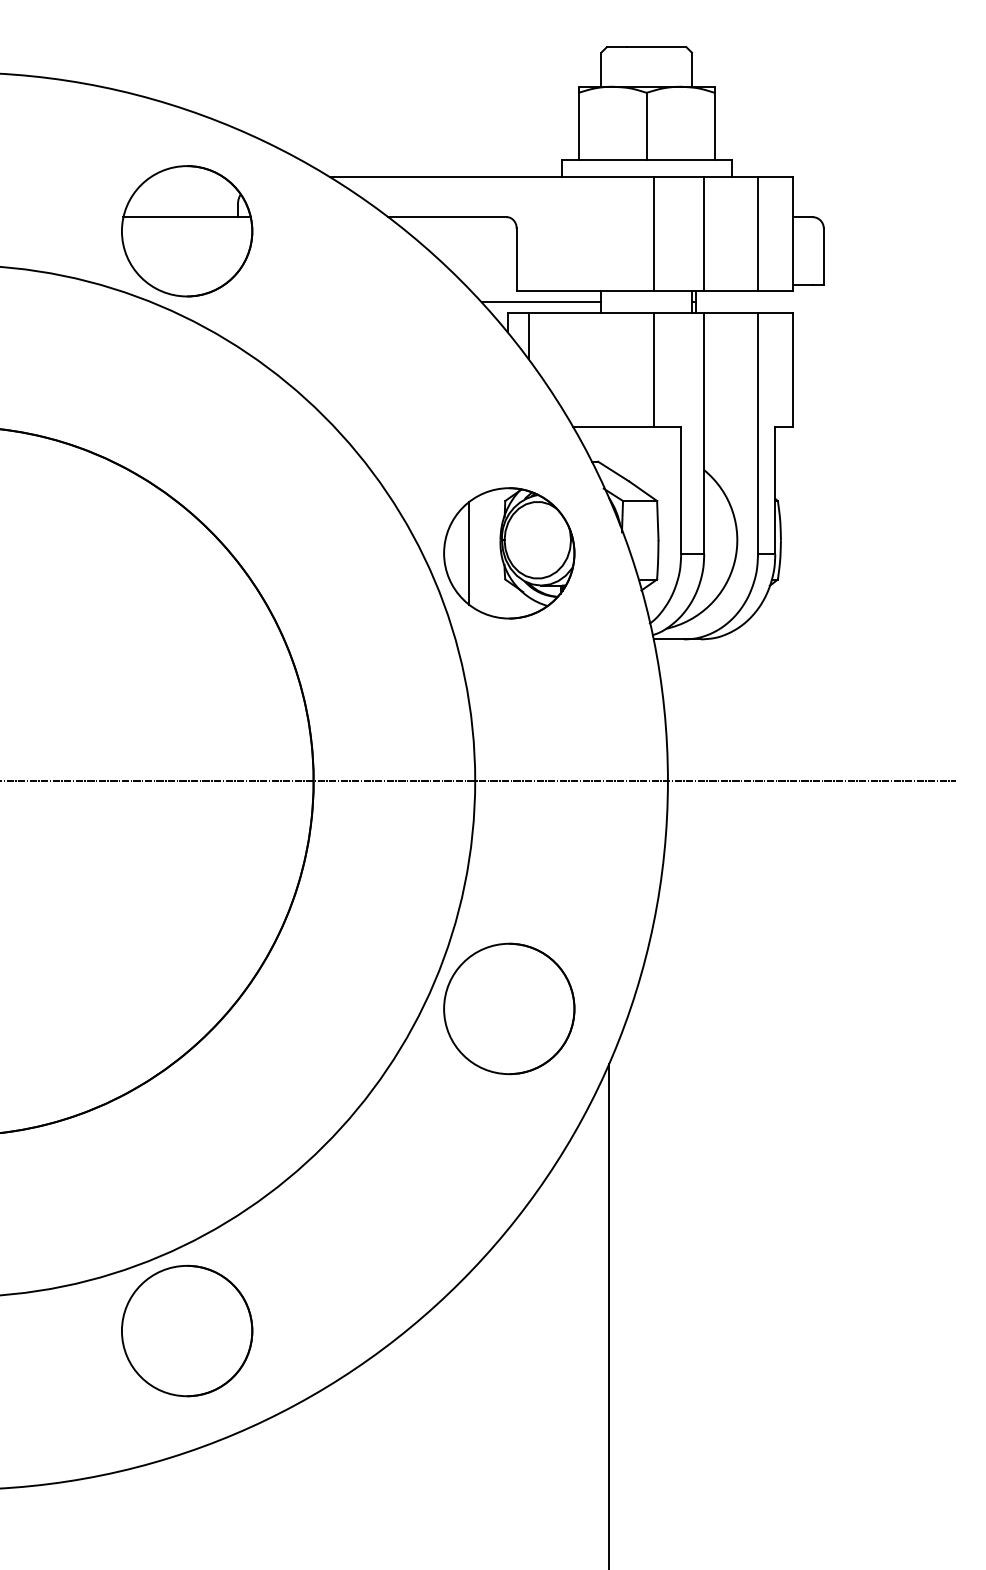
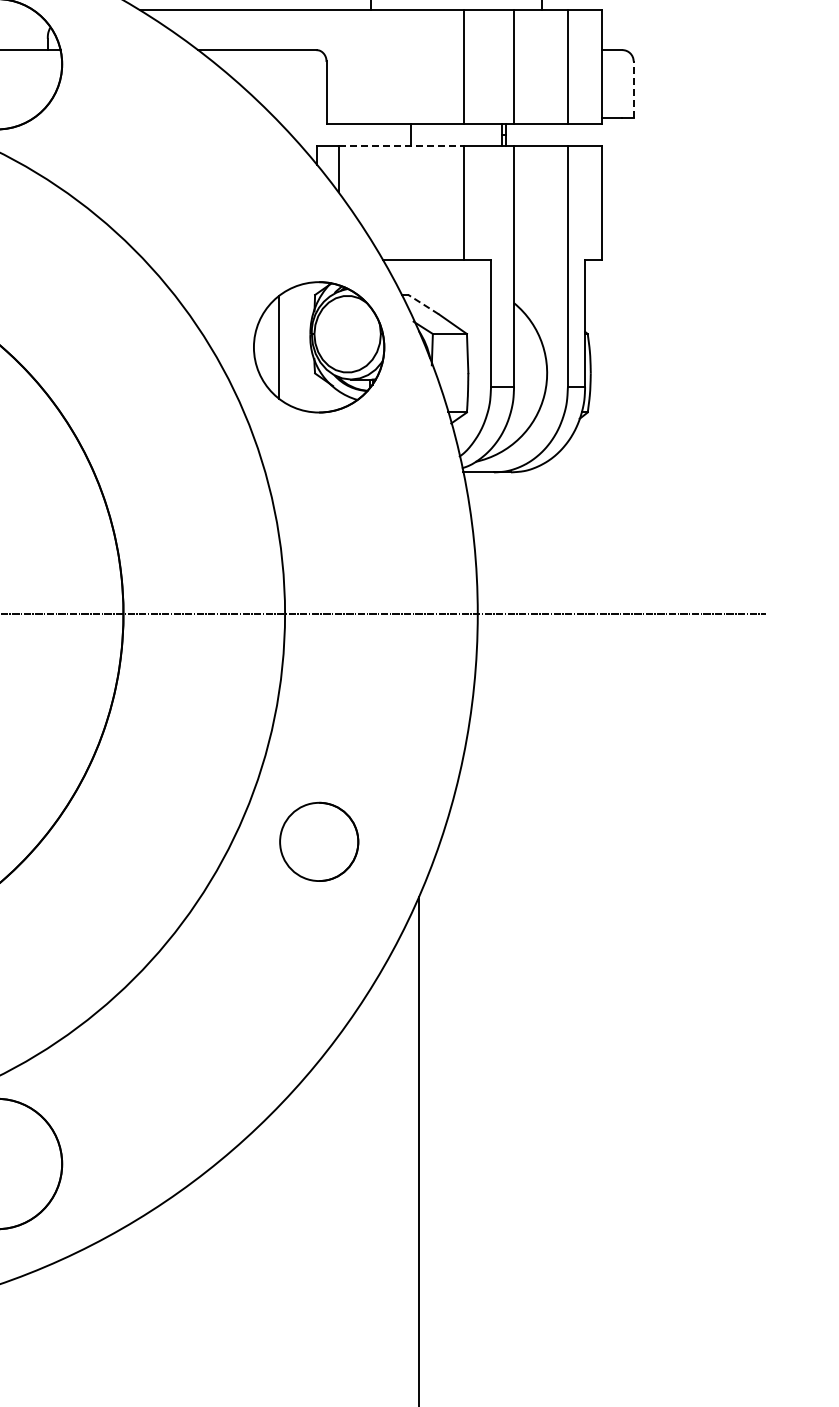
line: (823, 256) -> (633, 89), solid -> dashed
line: (541, 302) -> (351, 135), removed
line: (591, 313) -> (401, 146), solid -> dashed
line: (613, 471) -> (423, 304), solid -> dashed
part: (509, 553) -> (319, 347), moved
part: (509, 1008) -> (319, 841), size x0.6

